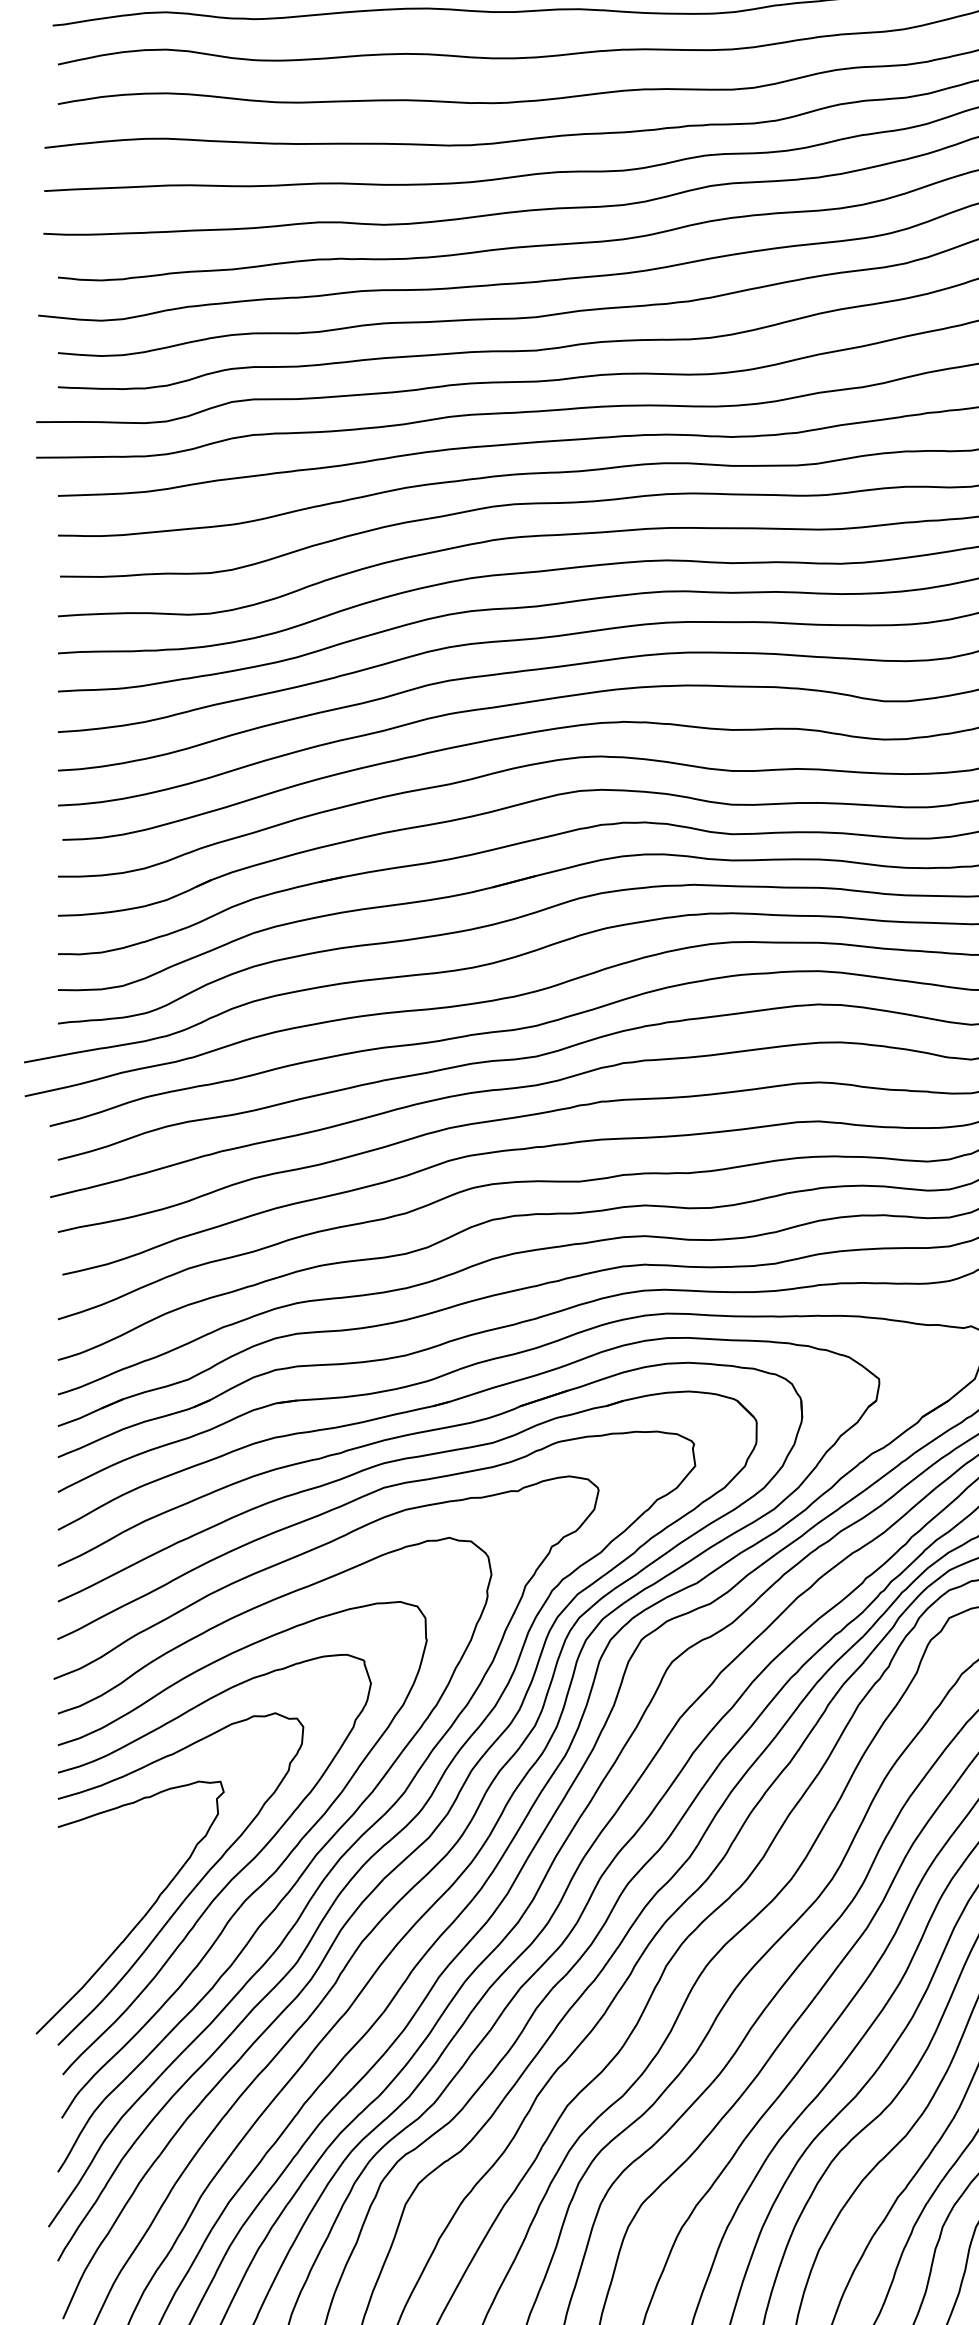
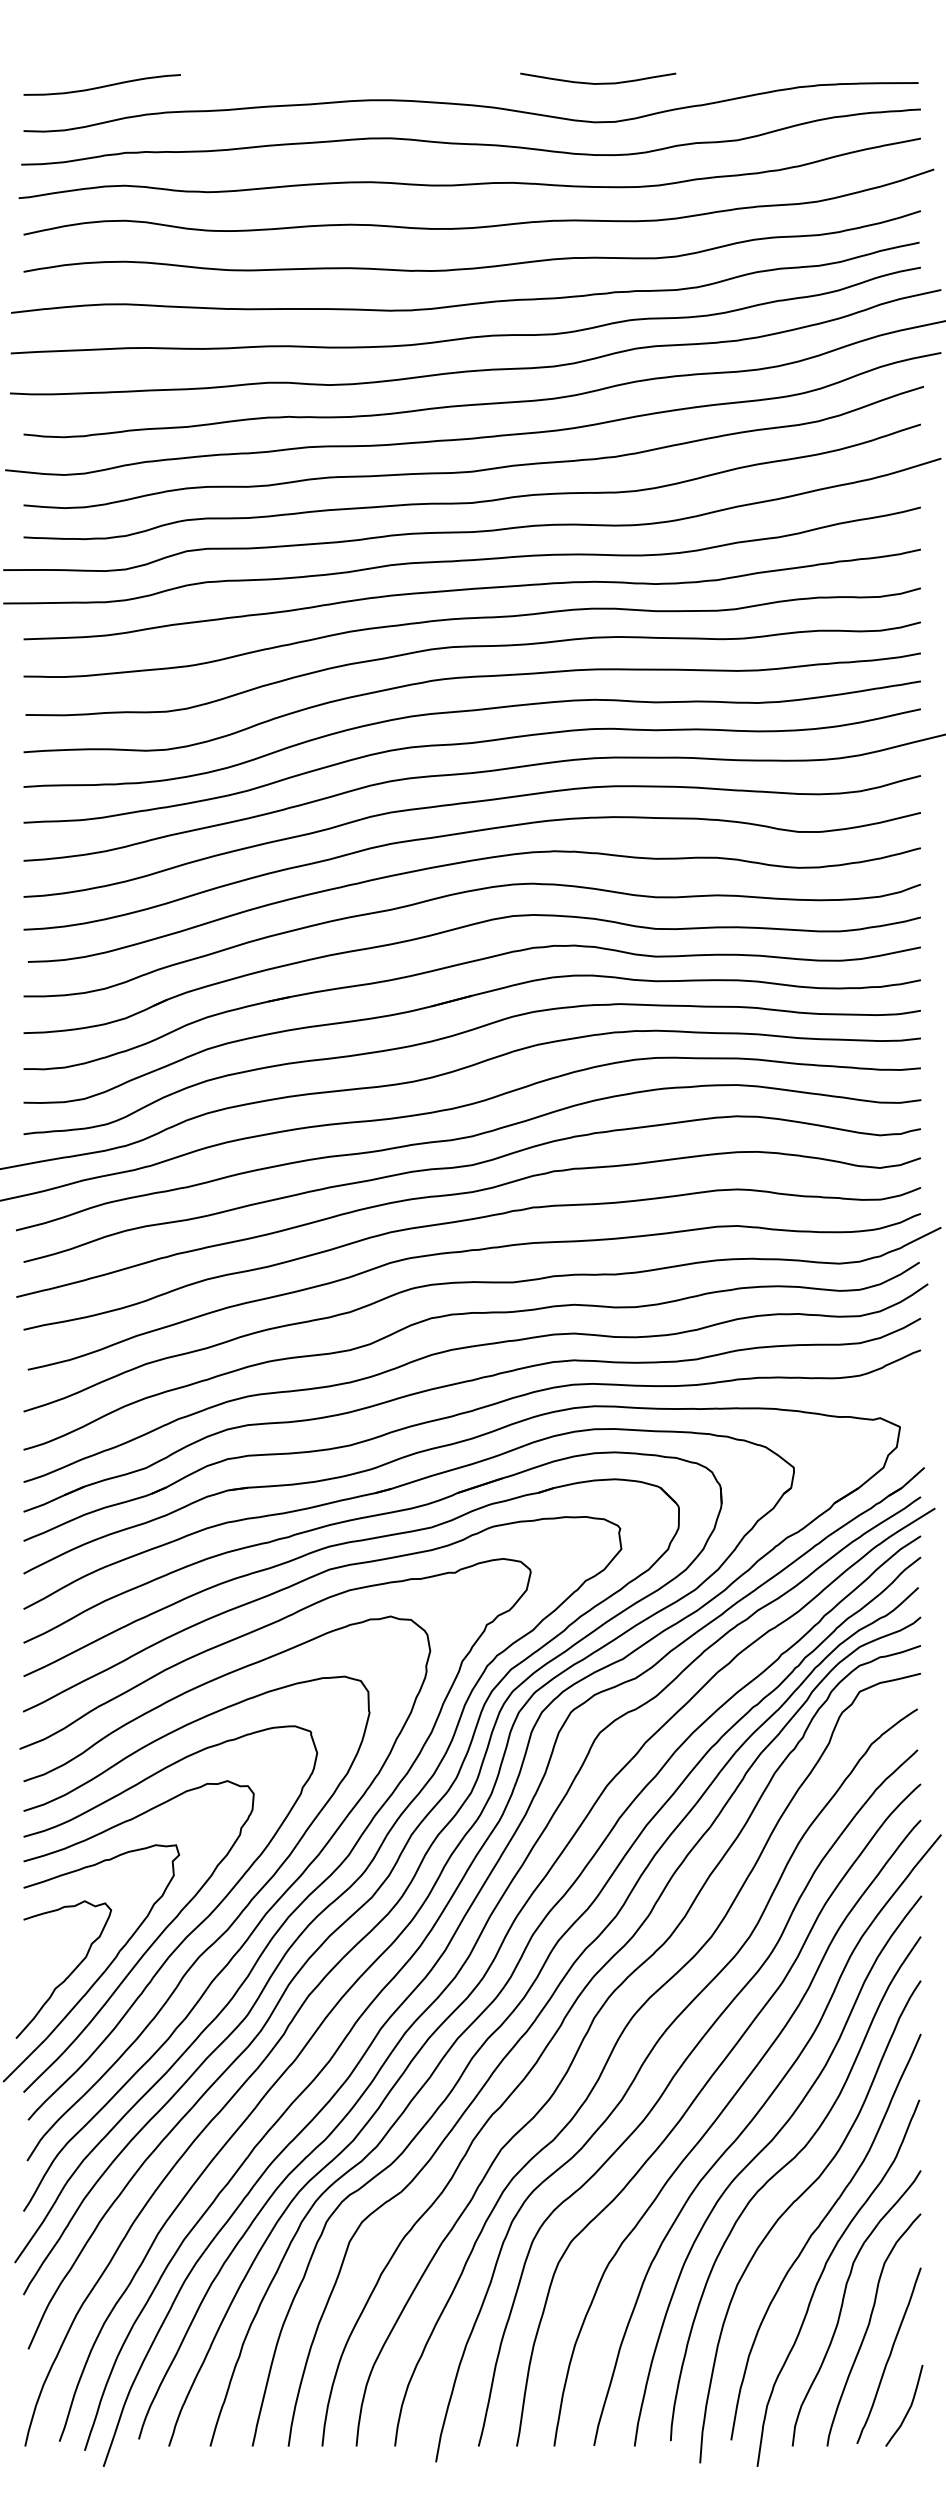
curve: (107, 1917) -> (70, 1972), added

